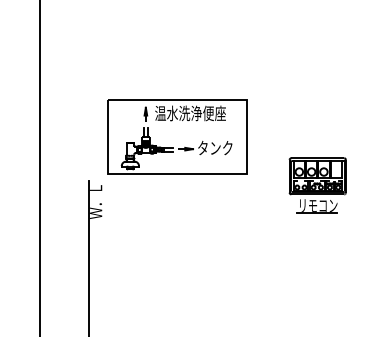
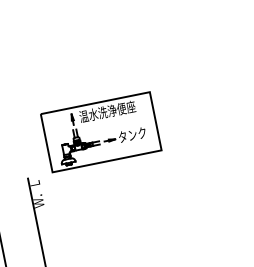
part: (177, 136) -> (100, 131), moved
part: (317, 185) -> (208, 146), removed

